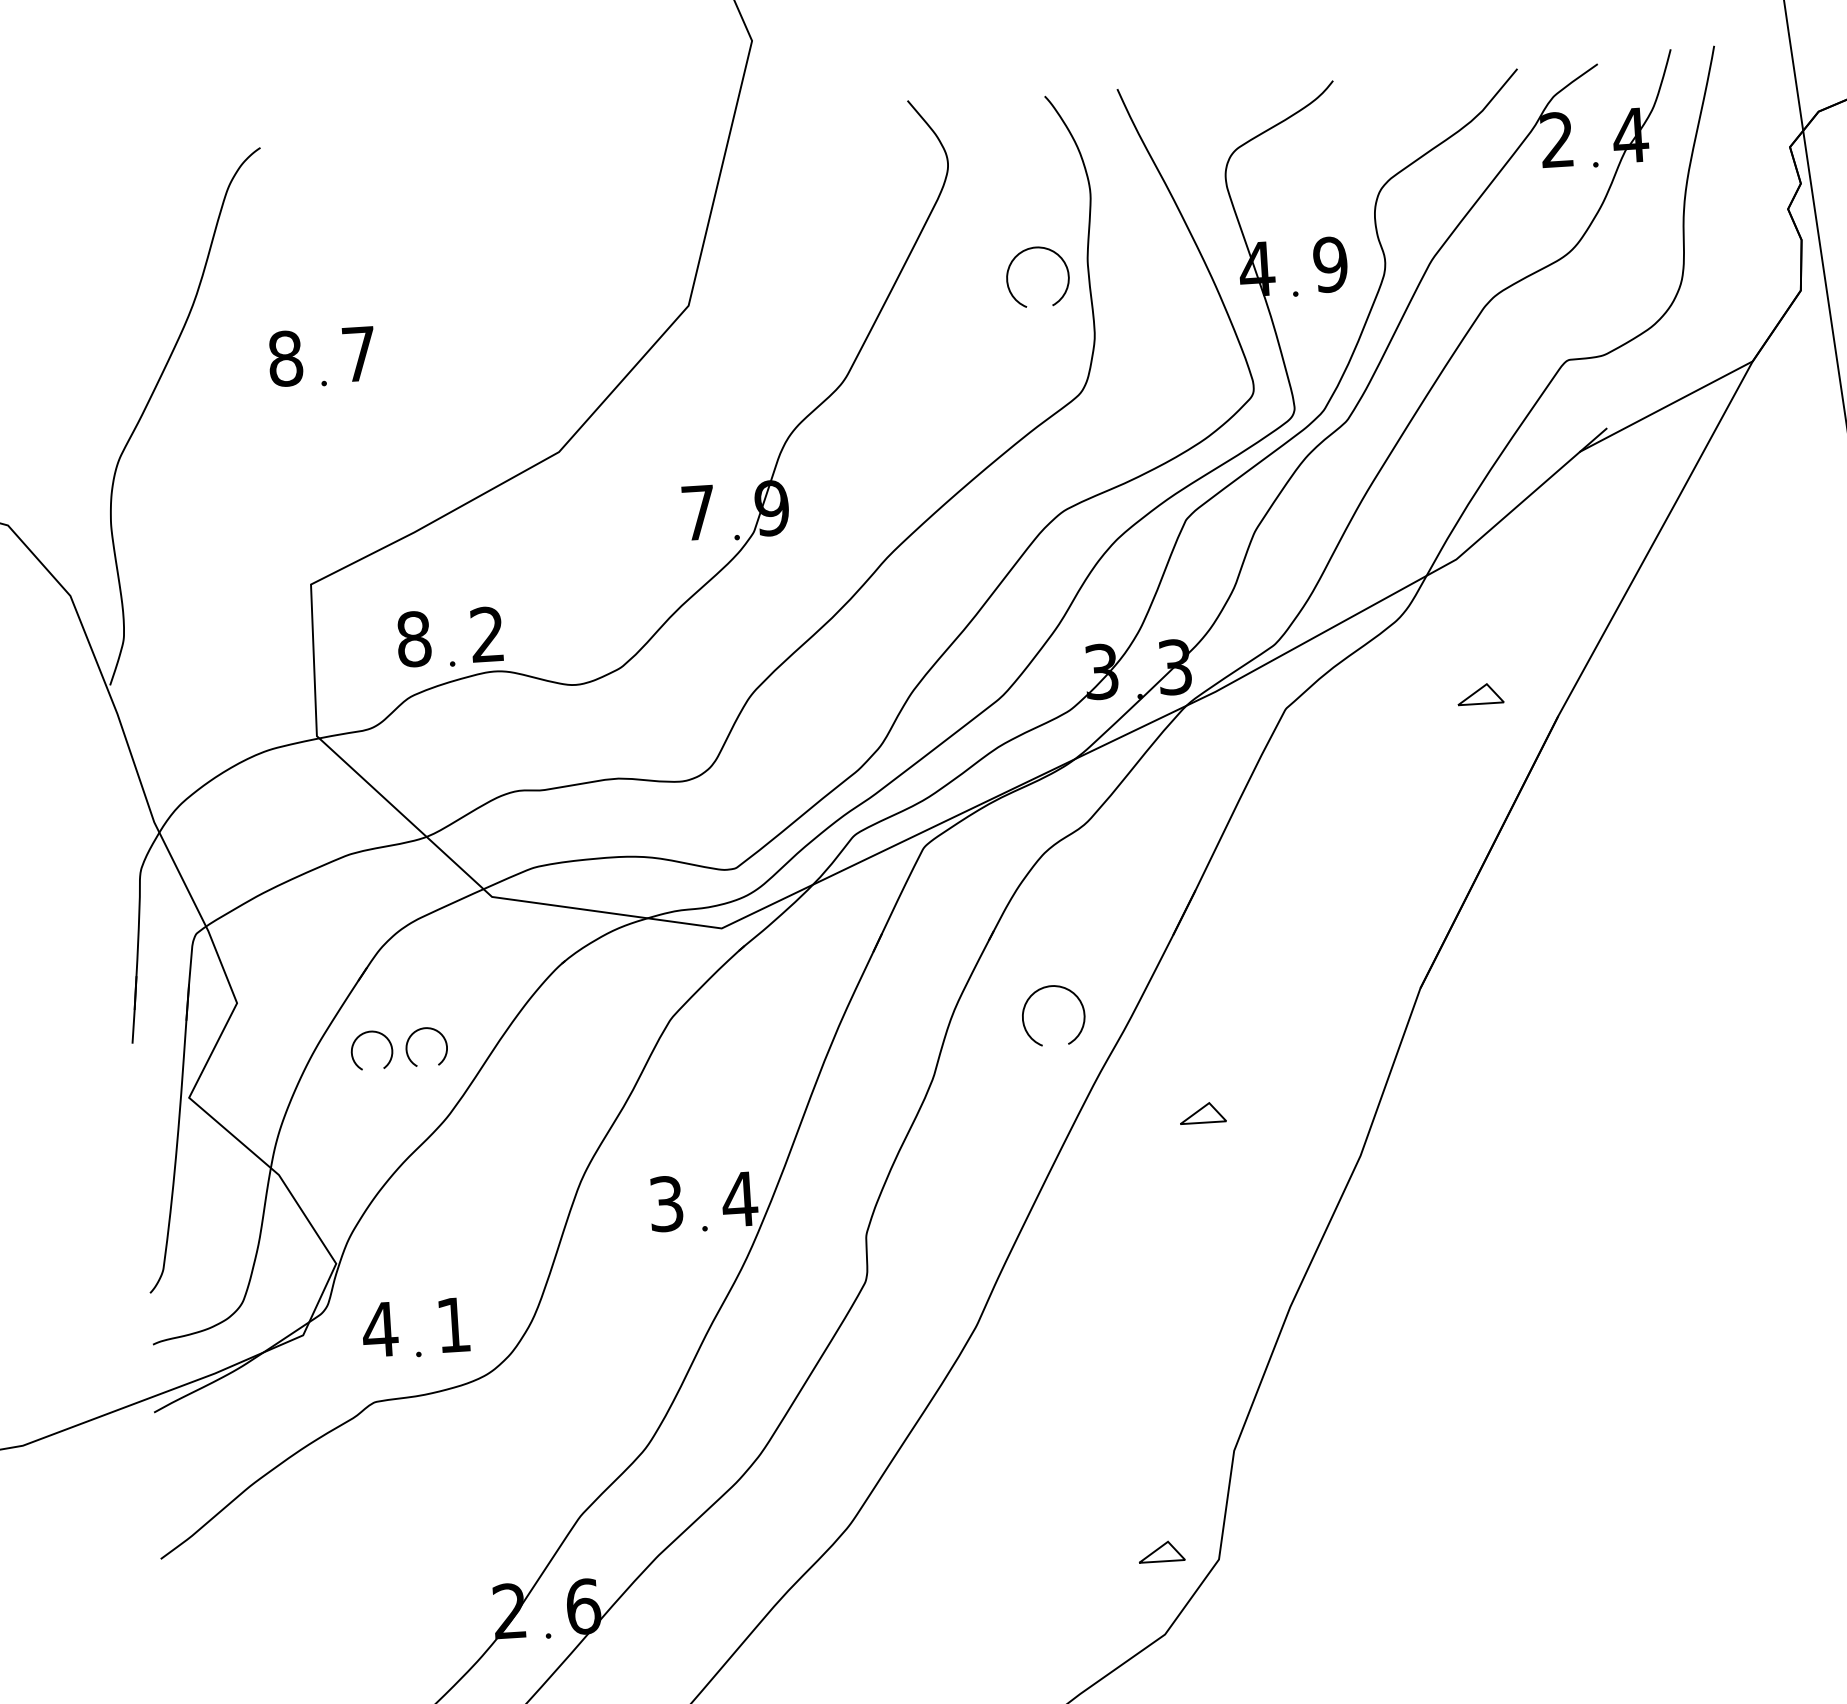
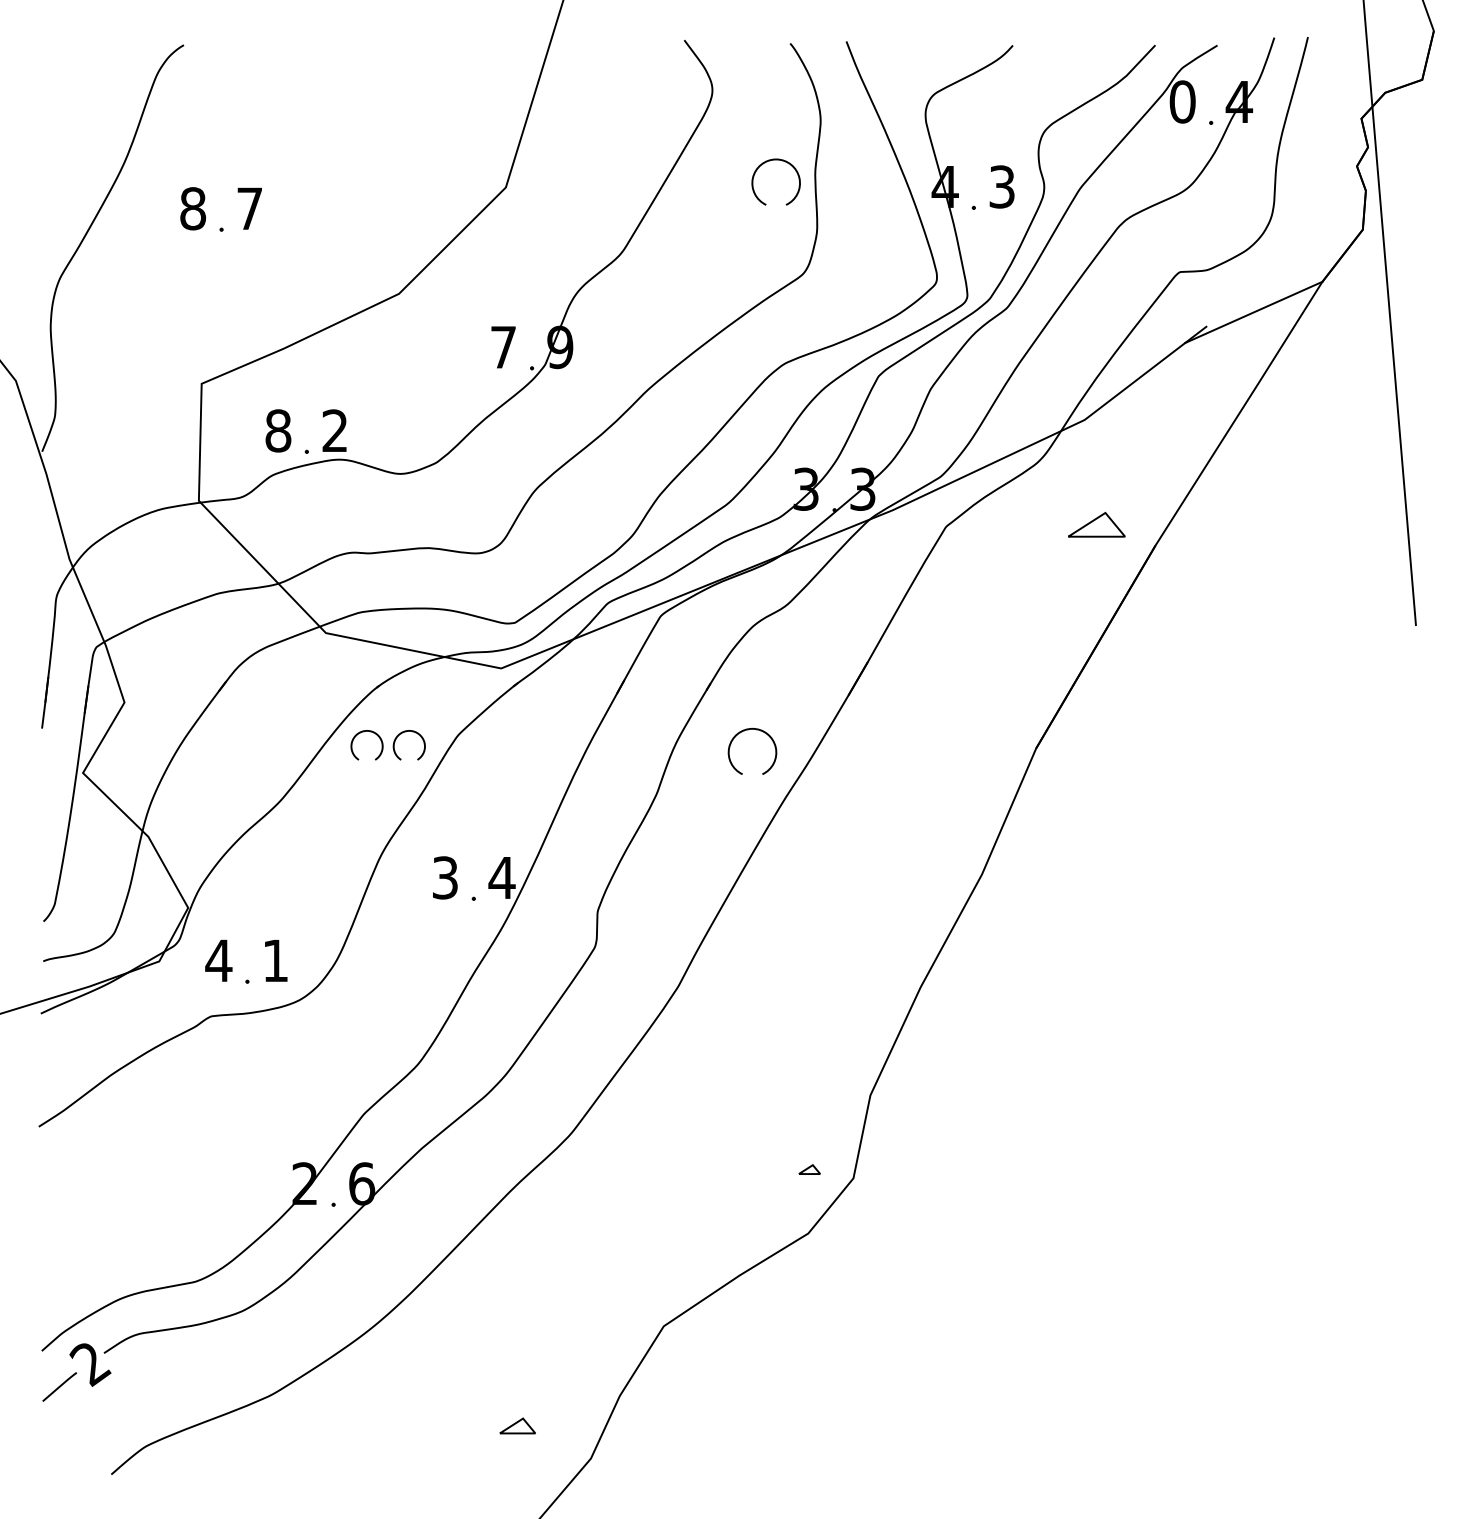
text: (1557, 139) -> (1182, 101), 2 -> 0
text: (1329, 264) -> (1001, 186), 9 -> 3
part: (1480, 693) -> (1096, 524), size x1.6
part: (398, 1048) -> (387, 745), moved
part: (1202, 1112) -> (862, 833), removed
part: (1161, 1551) -> (809, 1169), size x0.6

